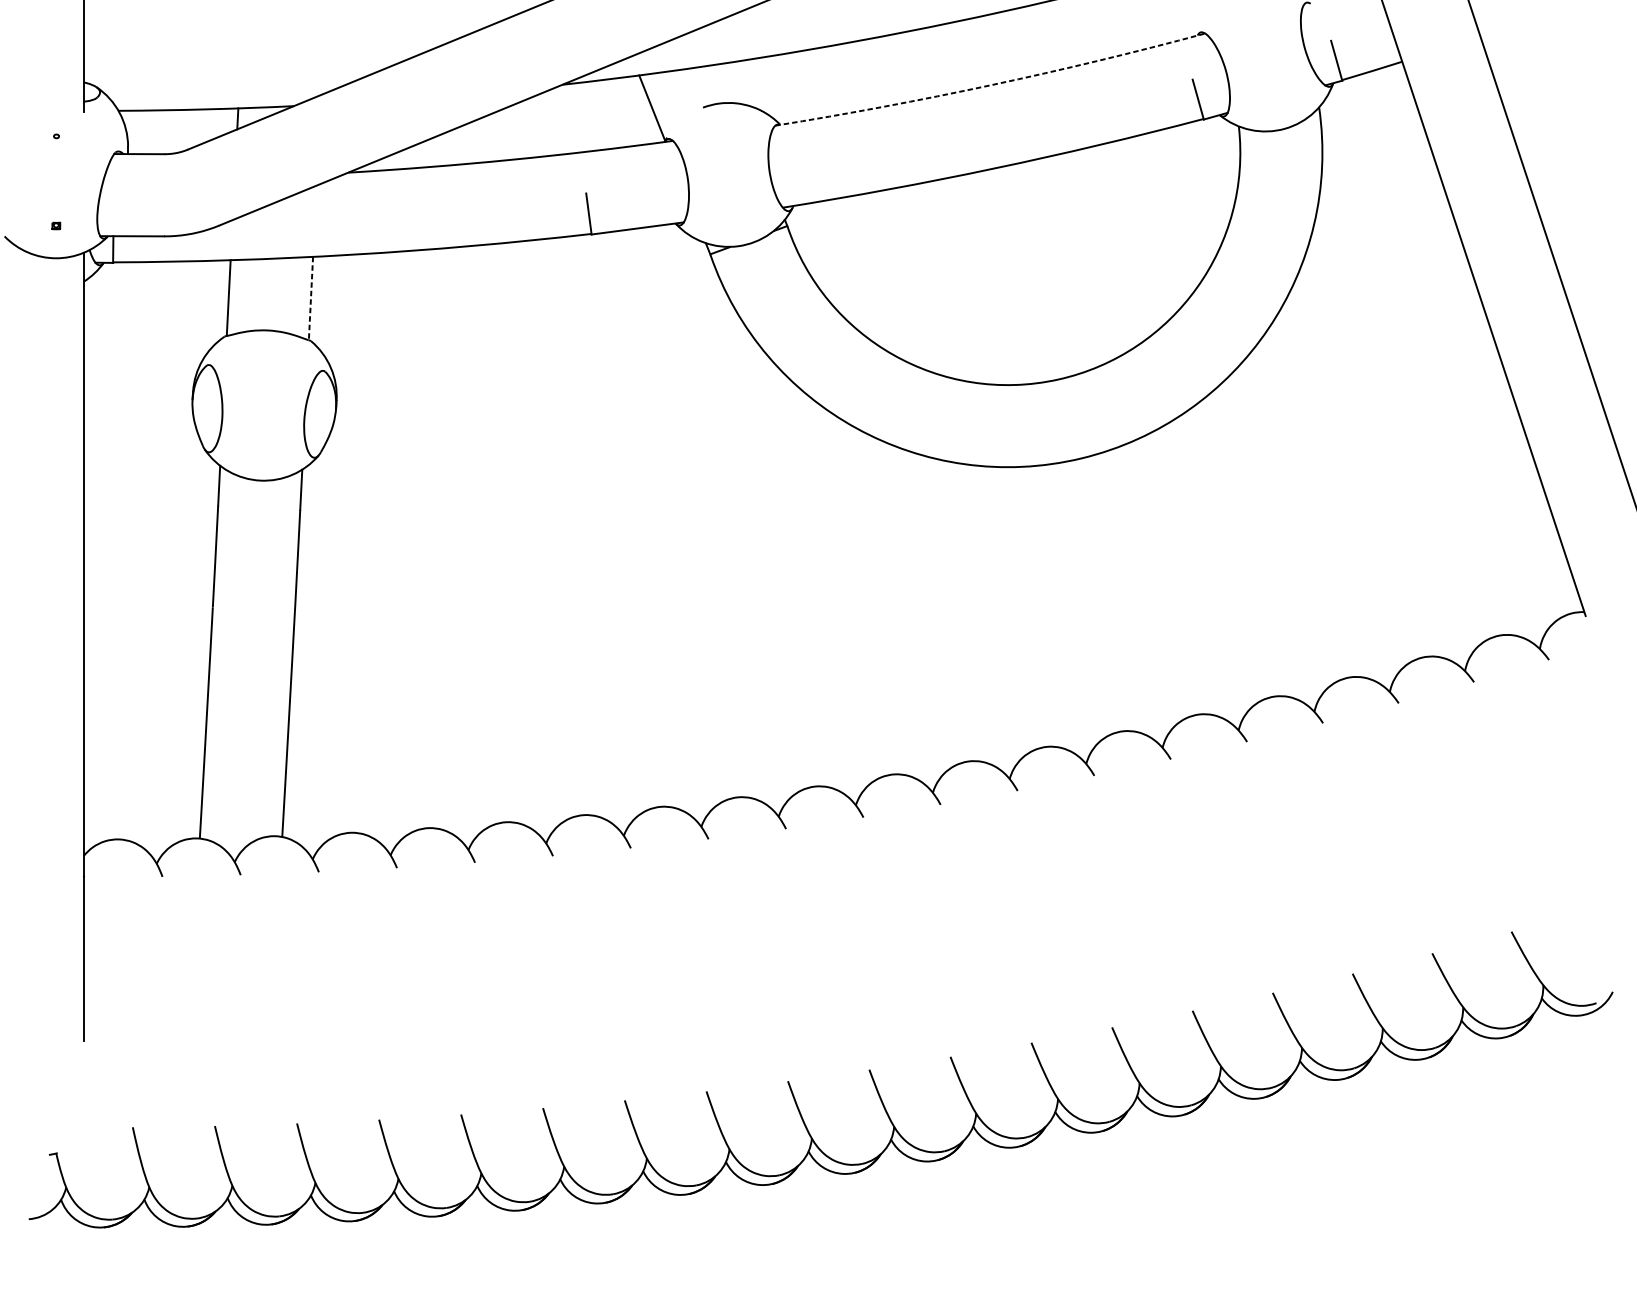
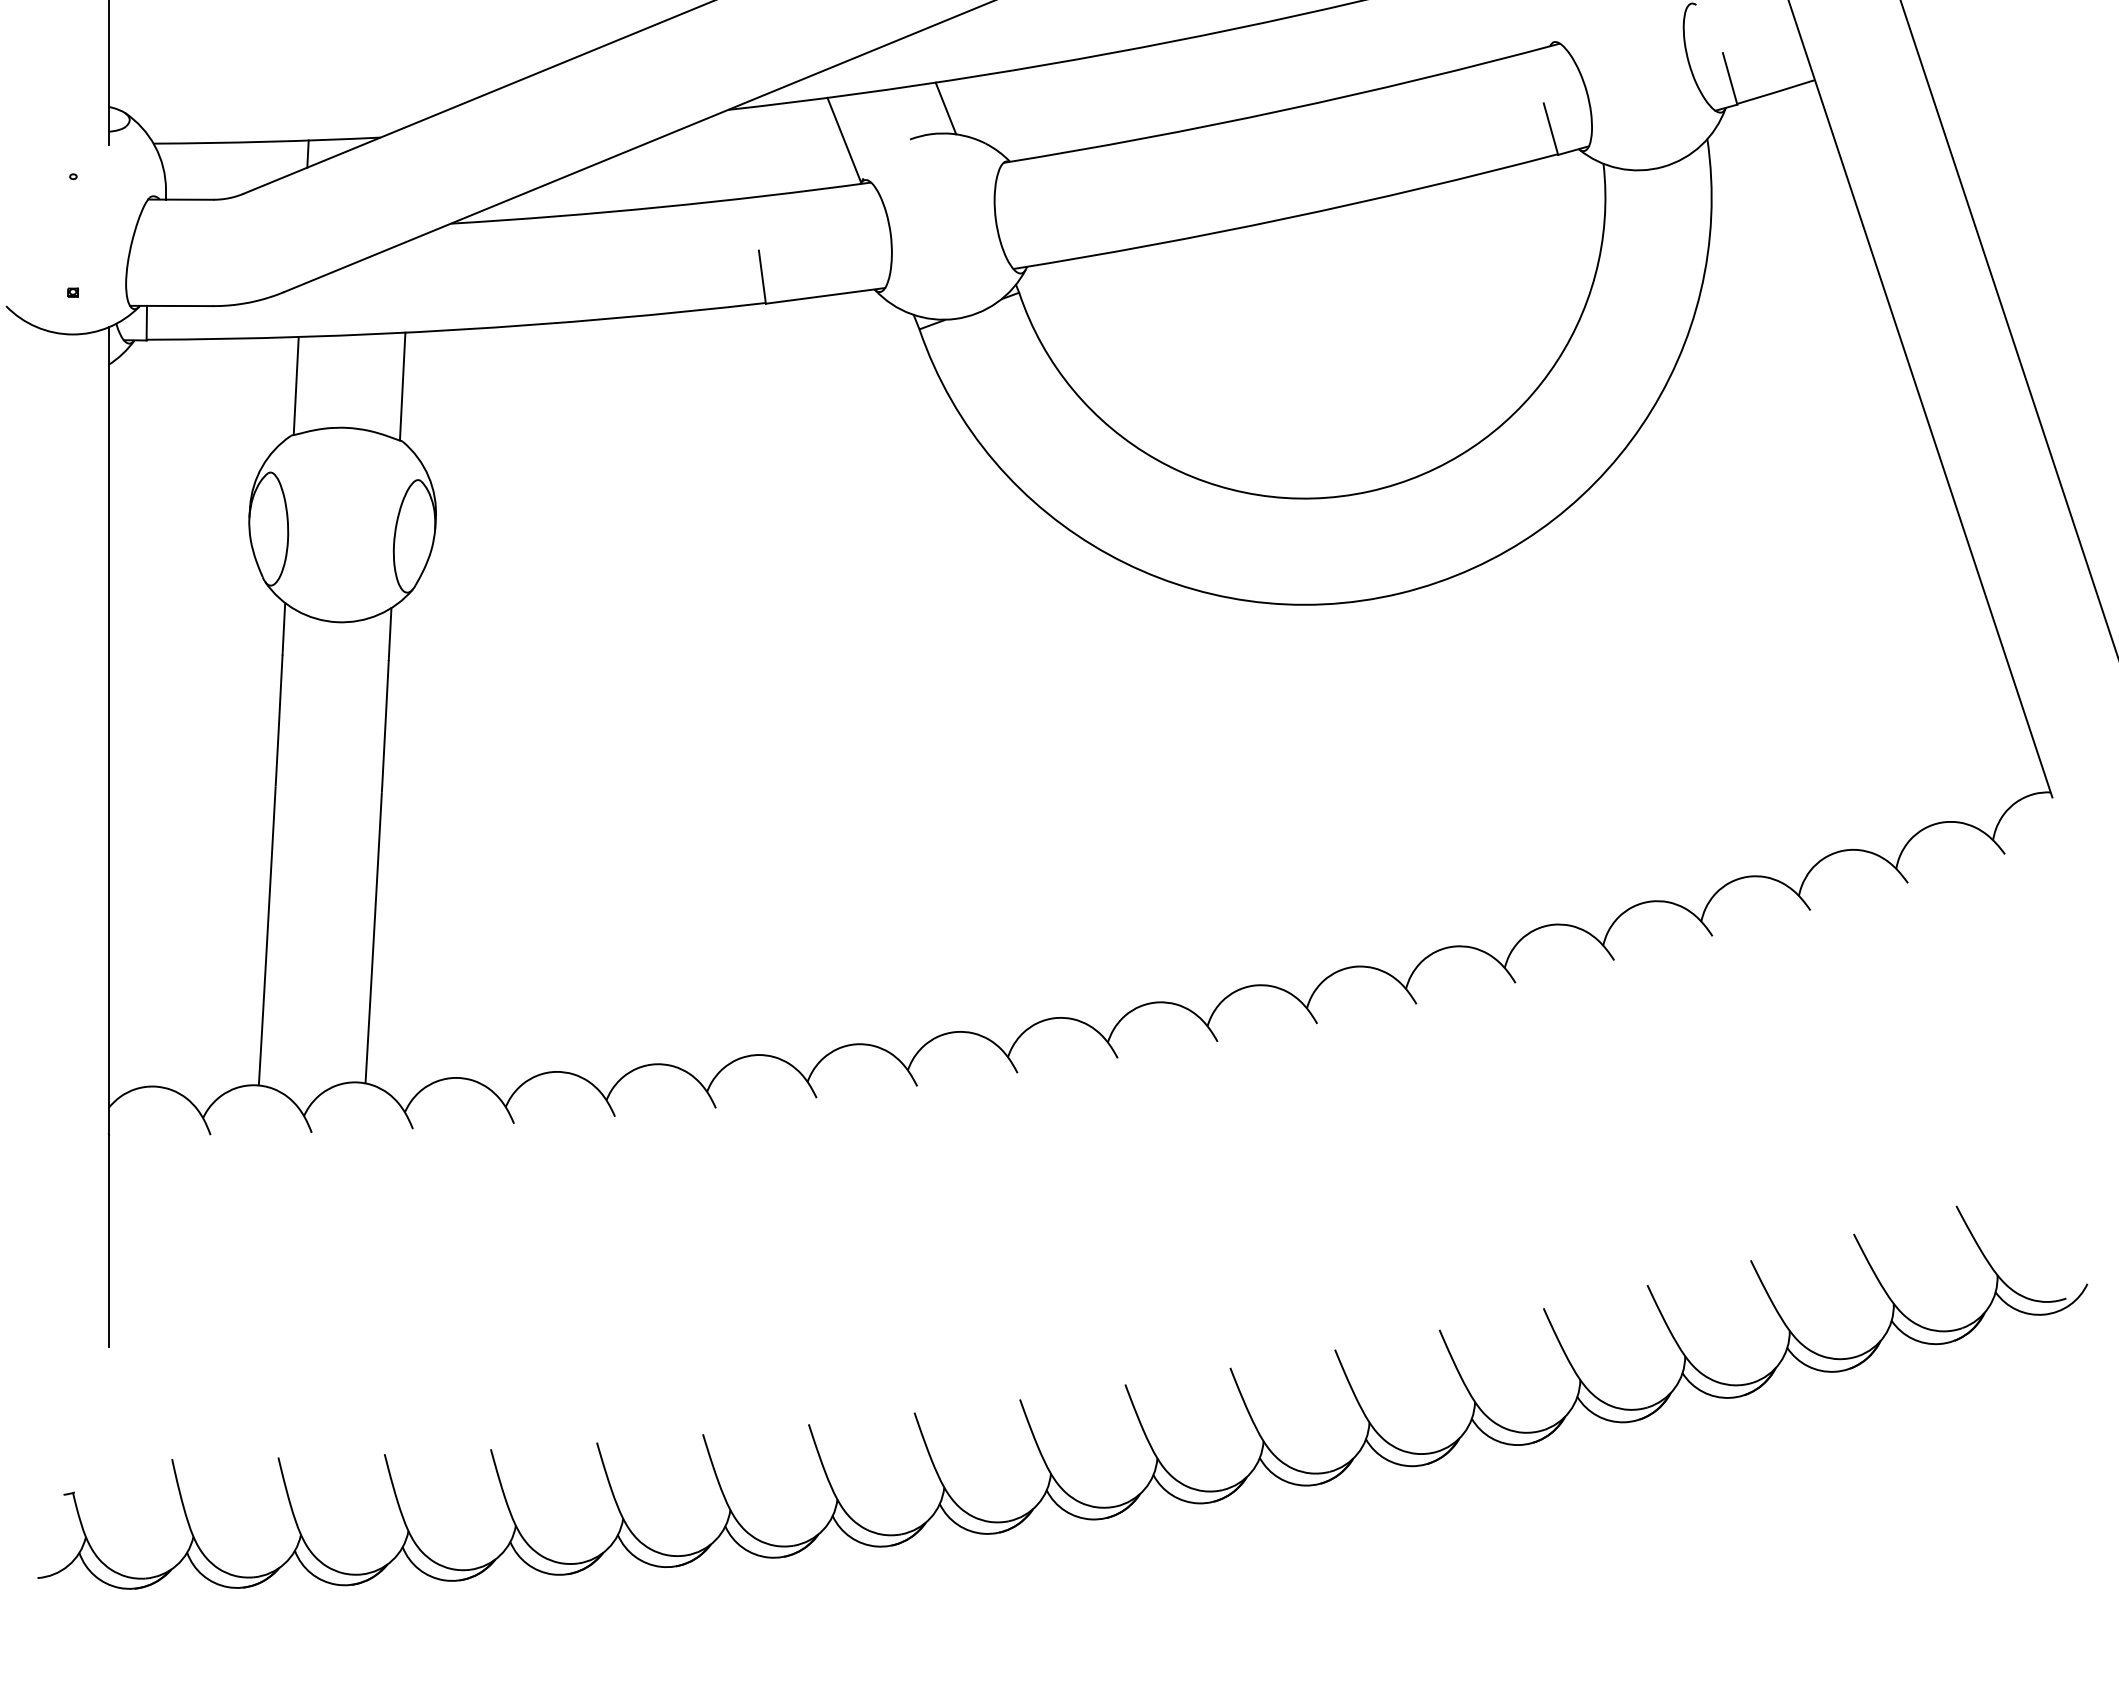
line: (730, 83) -> (945, 108), added
arc: (991, 85) -> (1283, 110), dashed -> solid
line: (310, 299) -> (402, 387), dashed -> solid

